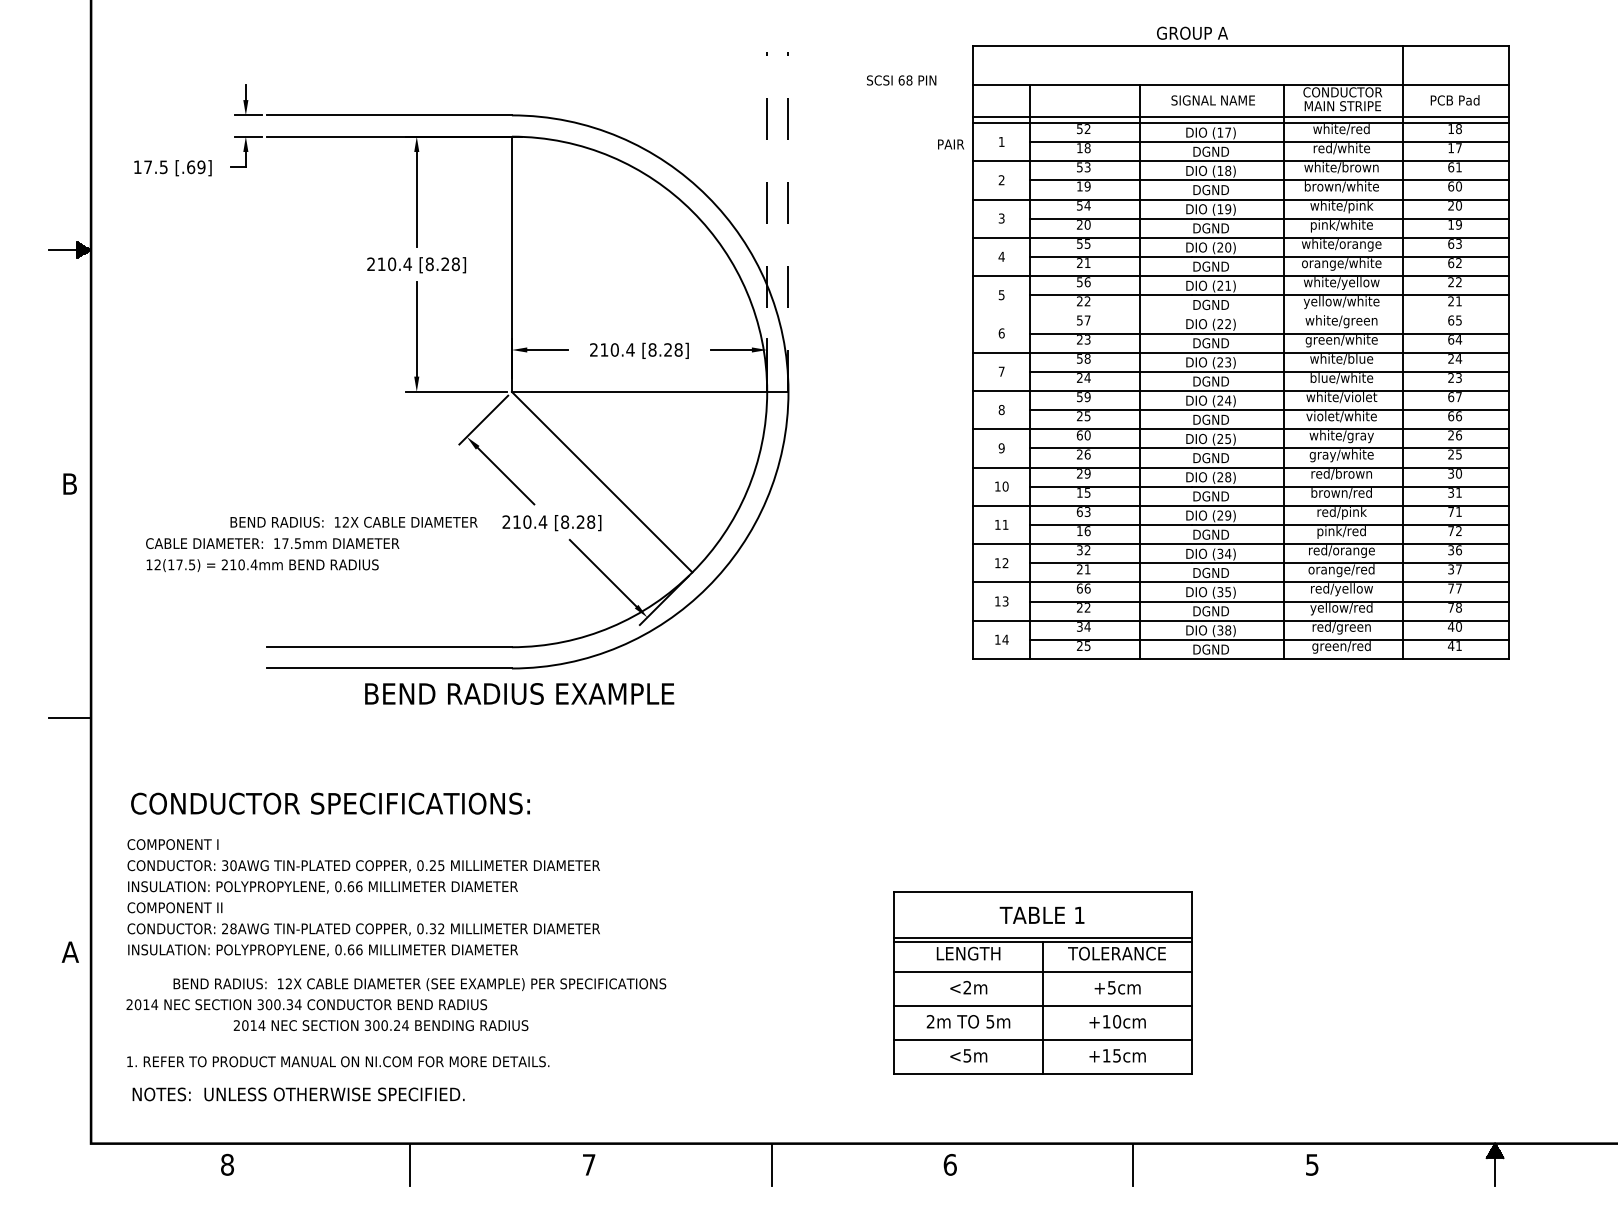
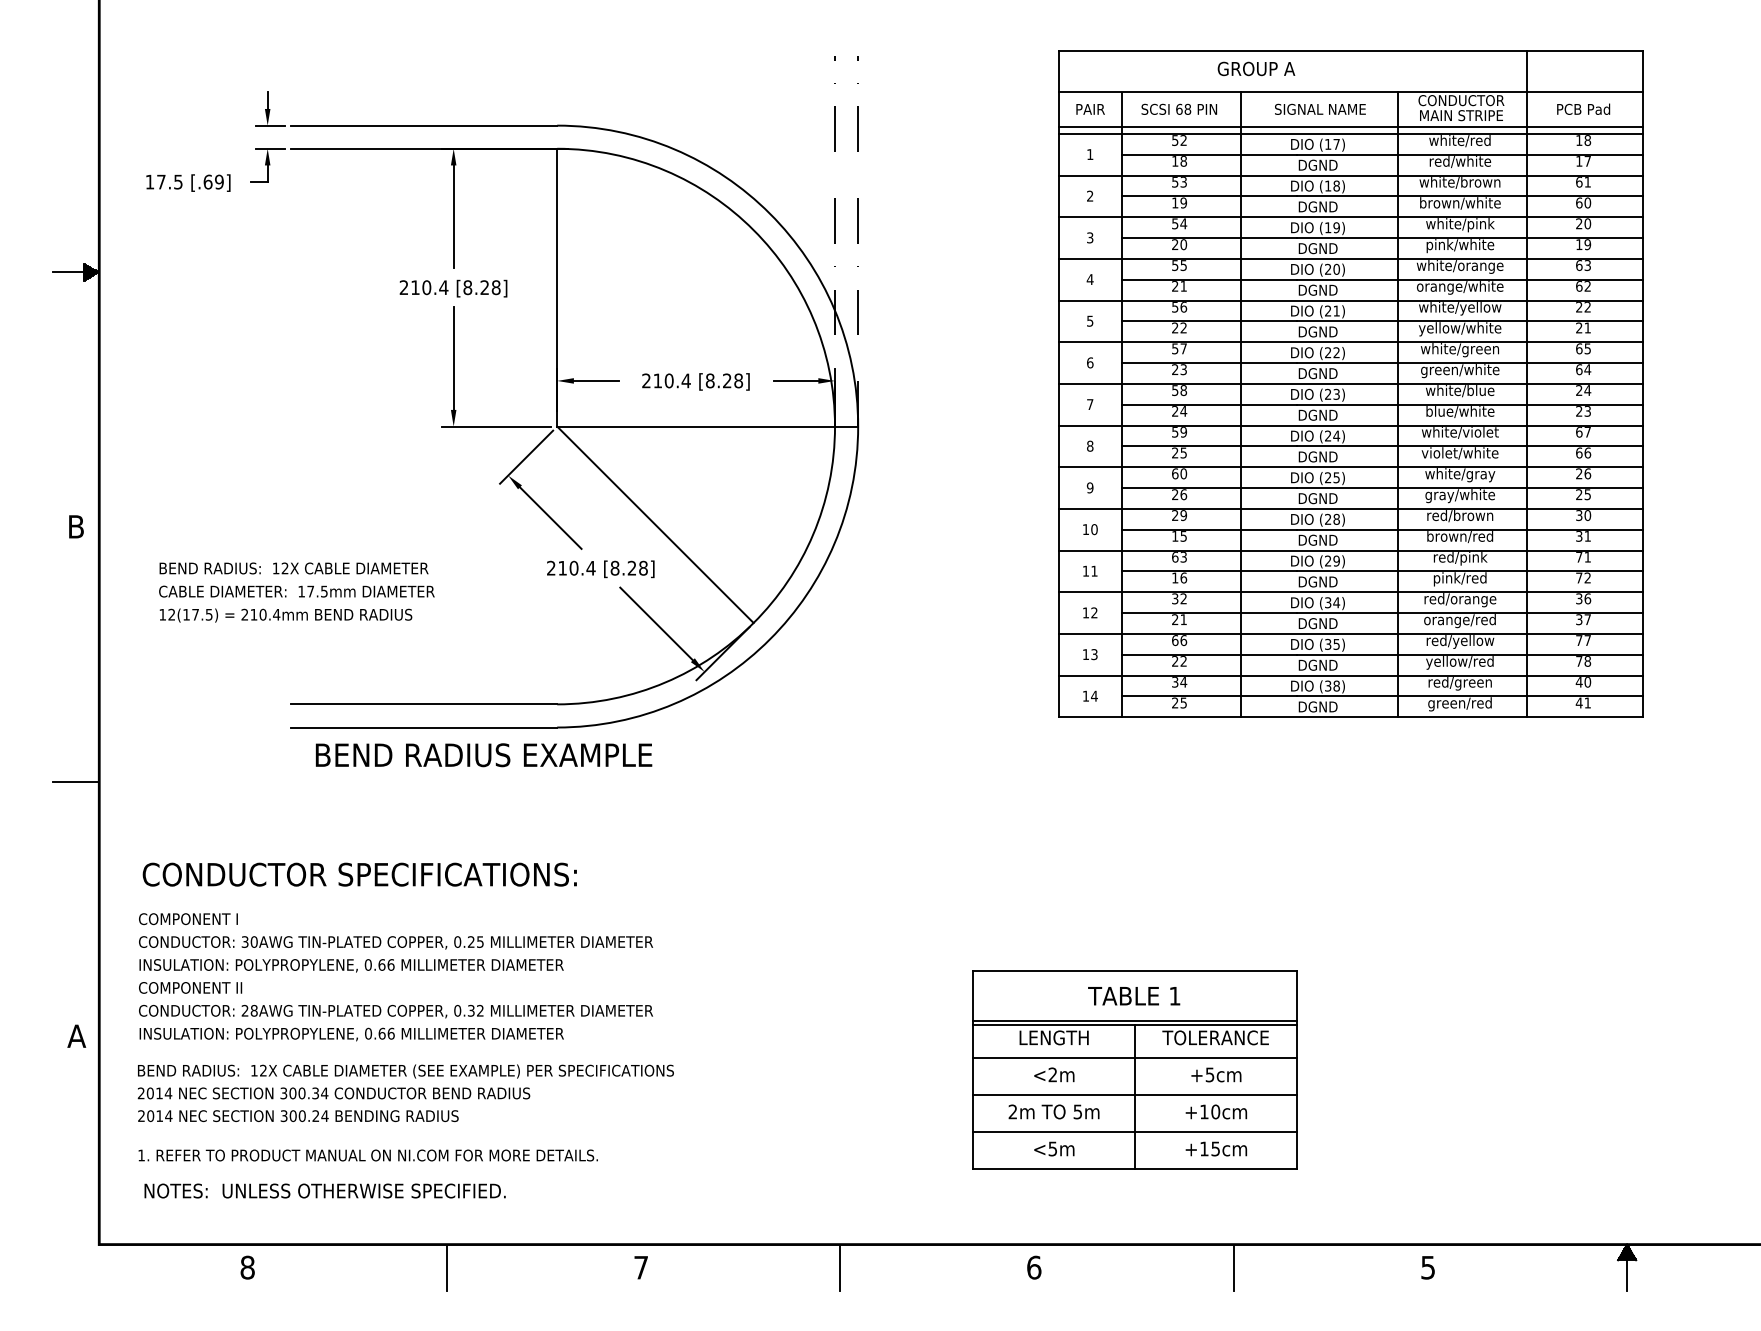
text: (1192, 32) -> (1256, 68), moved
text: (901, 80) -> (1179, 109), moved
text: (951, 144) -> (1091, 109), moved
line: (1241, 314) -> (1351, 342), added
text: (353, 521) -> (293, 567), moved
text: (519, 693) -> (483, 754), moved
text: (419, 984) -> (405, 1071), moved
text: (380, 1025) -> (297, 1116), moved

